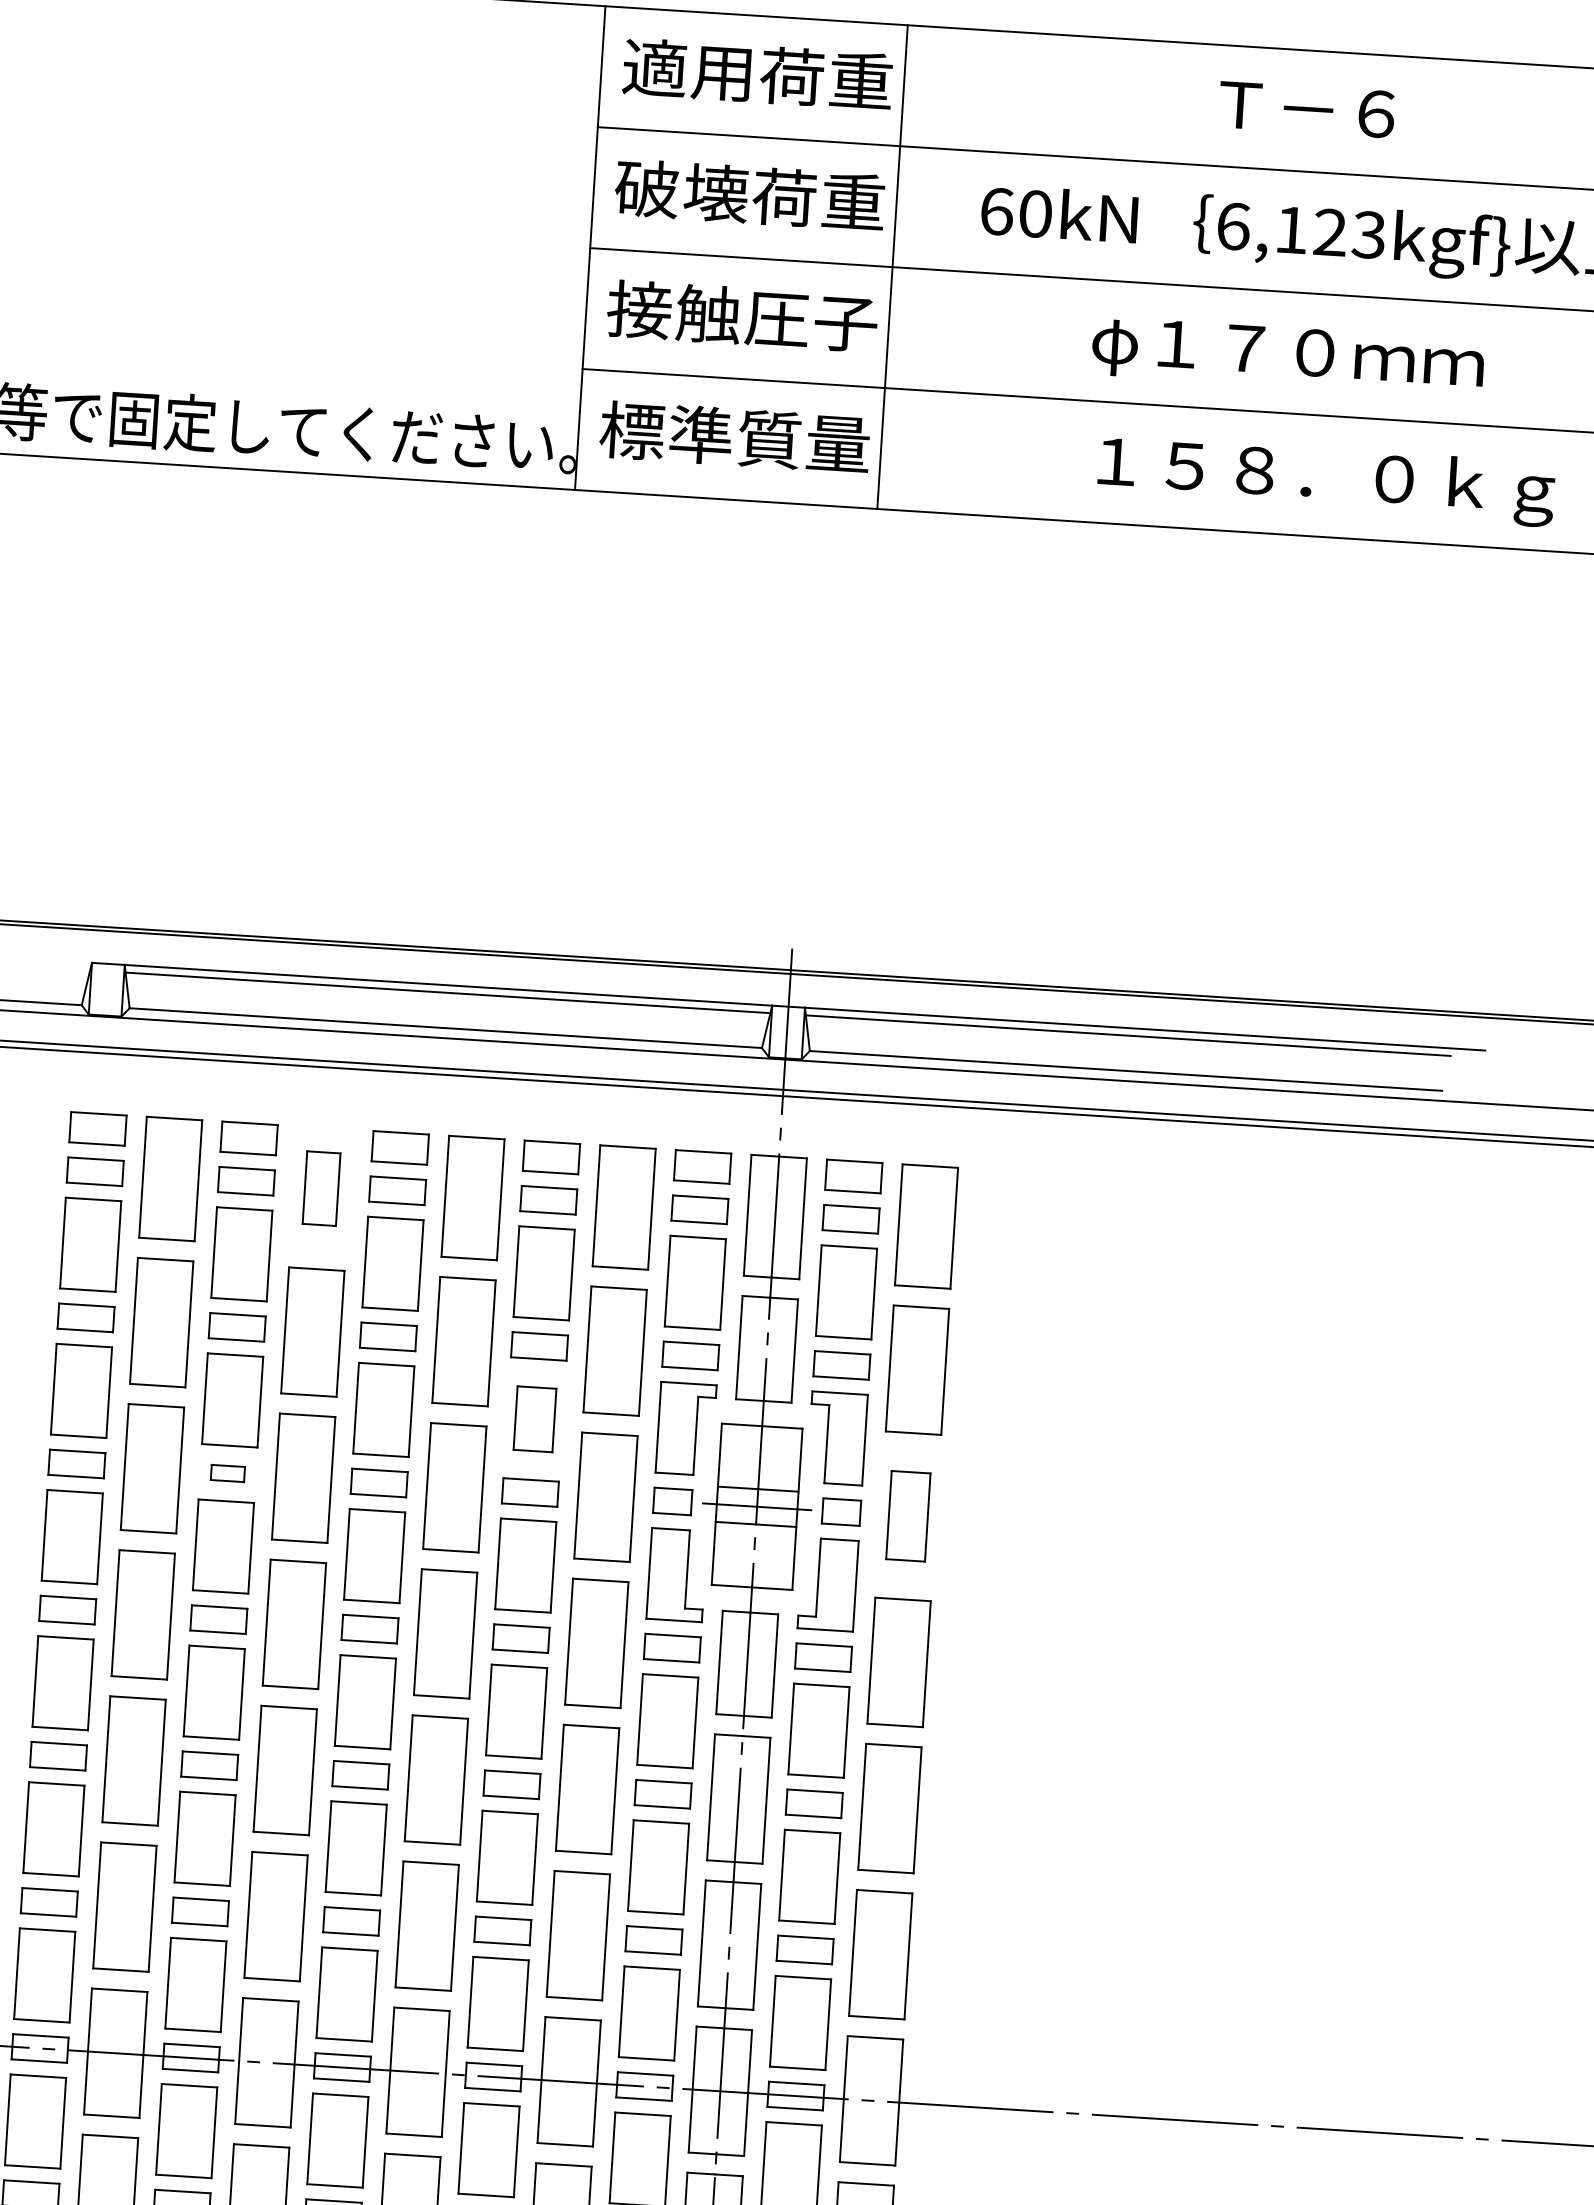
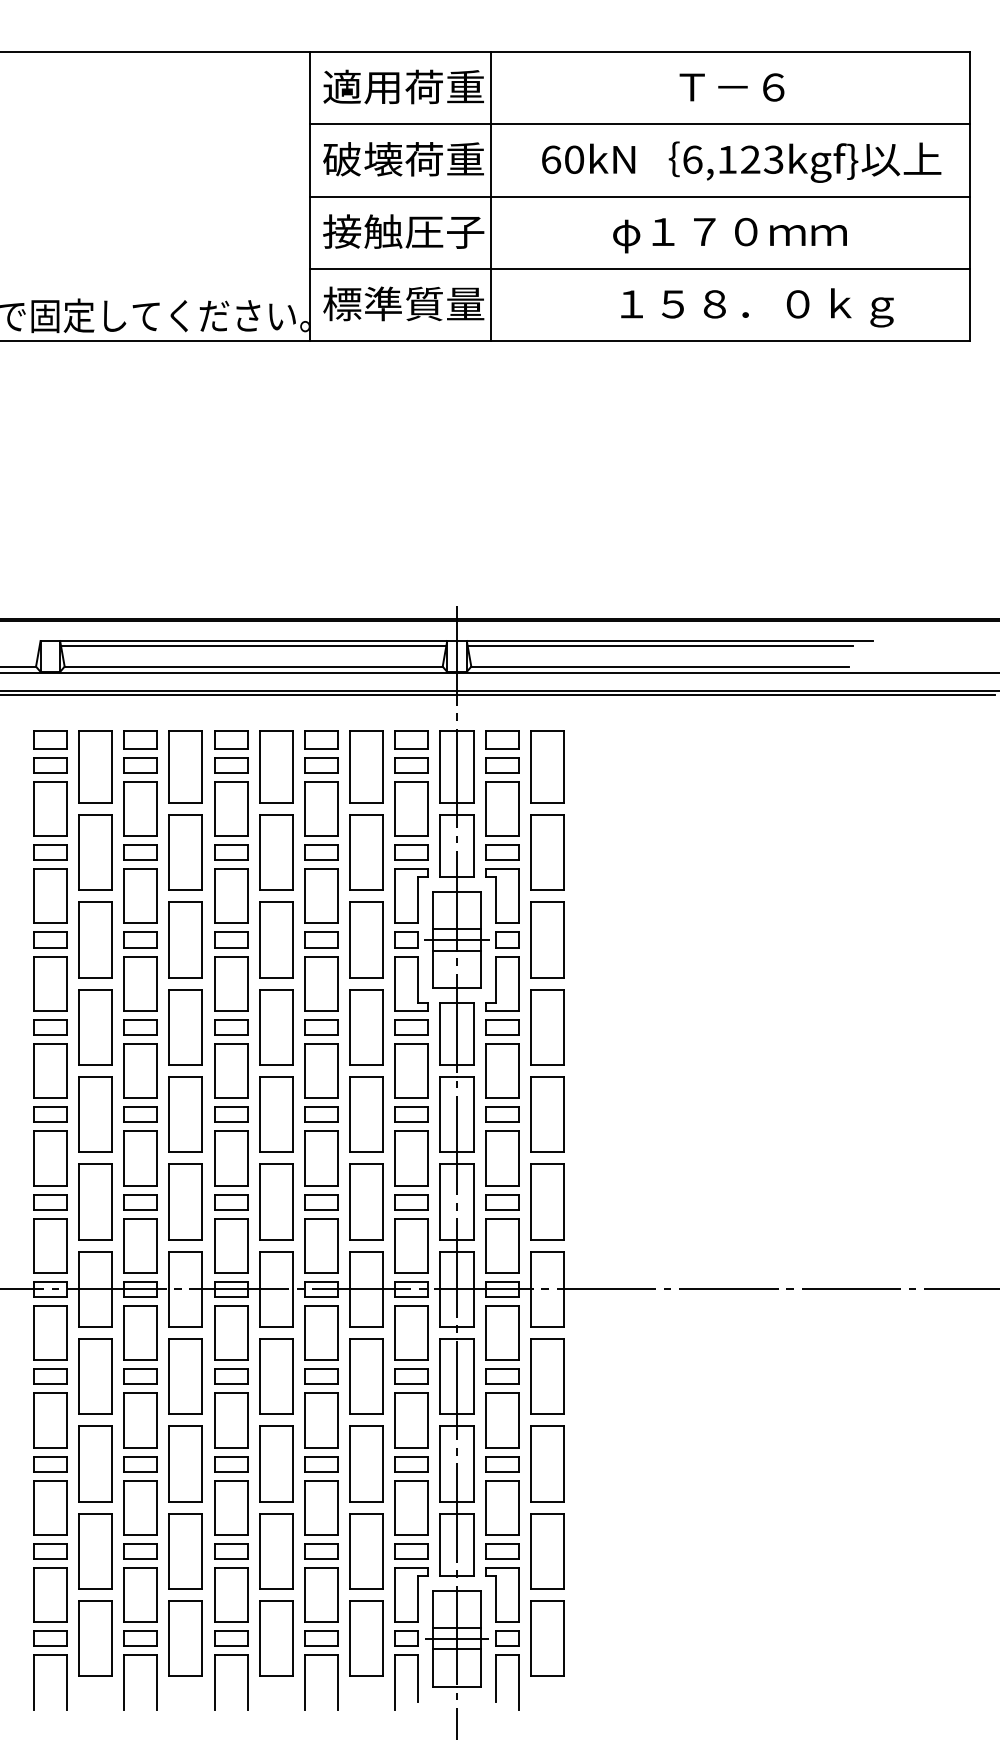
part: (321, 1187) -> (185, 766), size x1.67
part: (535, 1418) -> (321, 895), size x1.43
part: (227, 1472) -> (140, 939), size x1.67
part: (908, 1515) -> (547, 939), size x1.43

